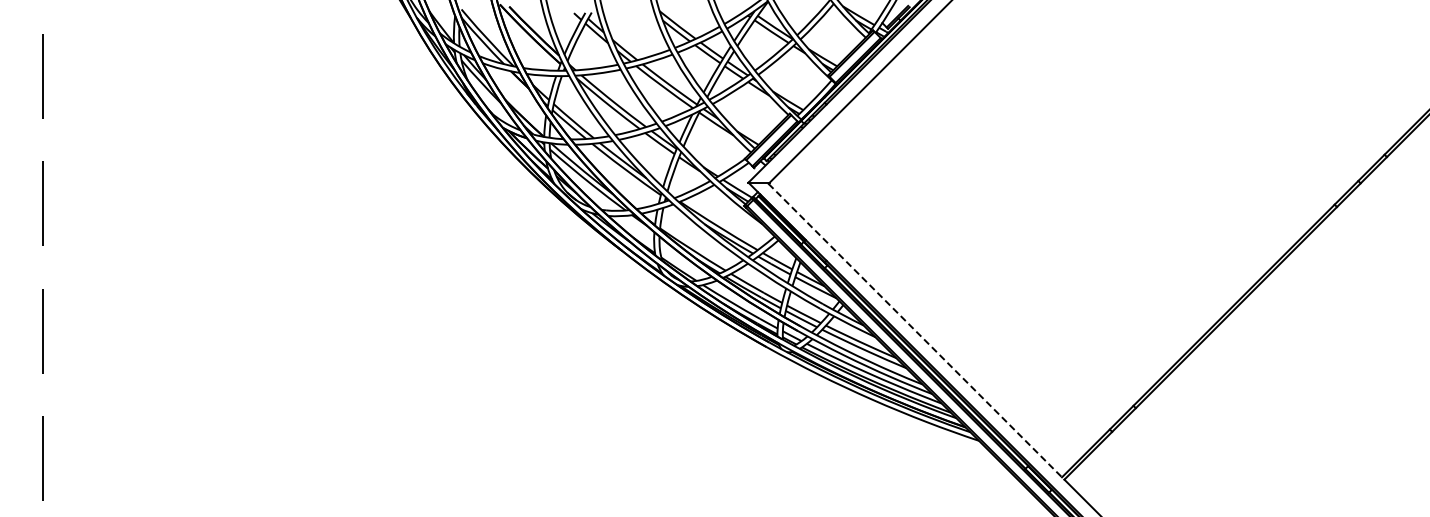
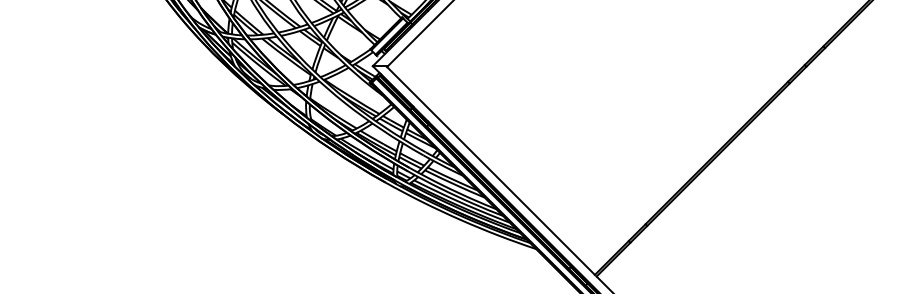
line: (915, 330) -> (491, 170), dashed -> solid

